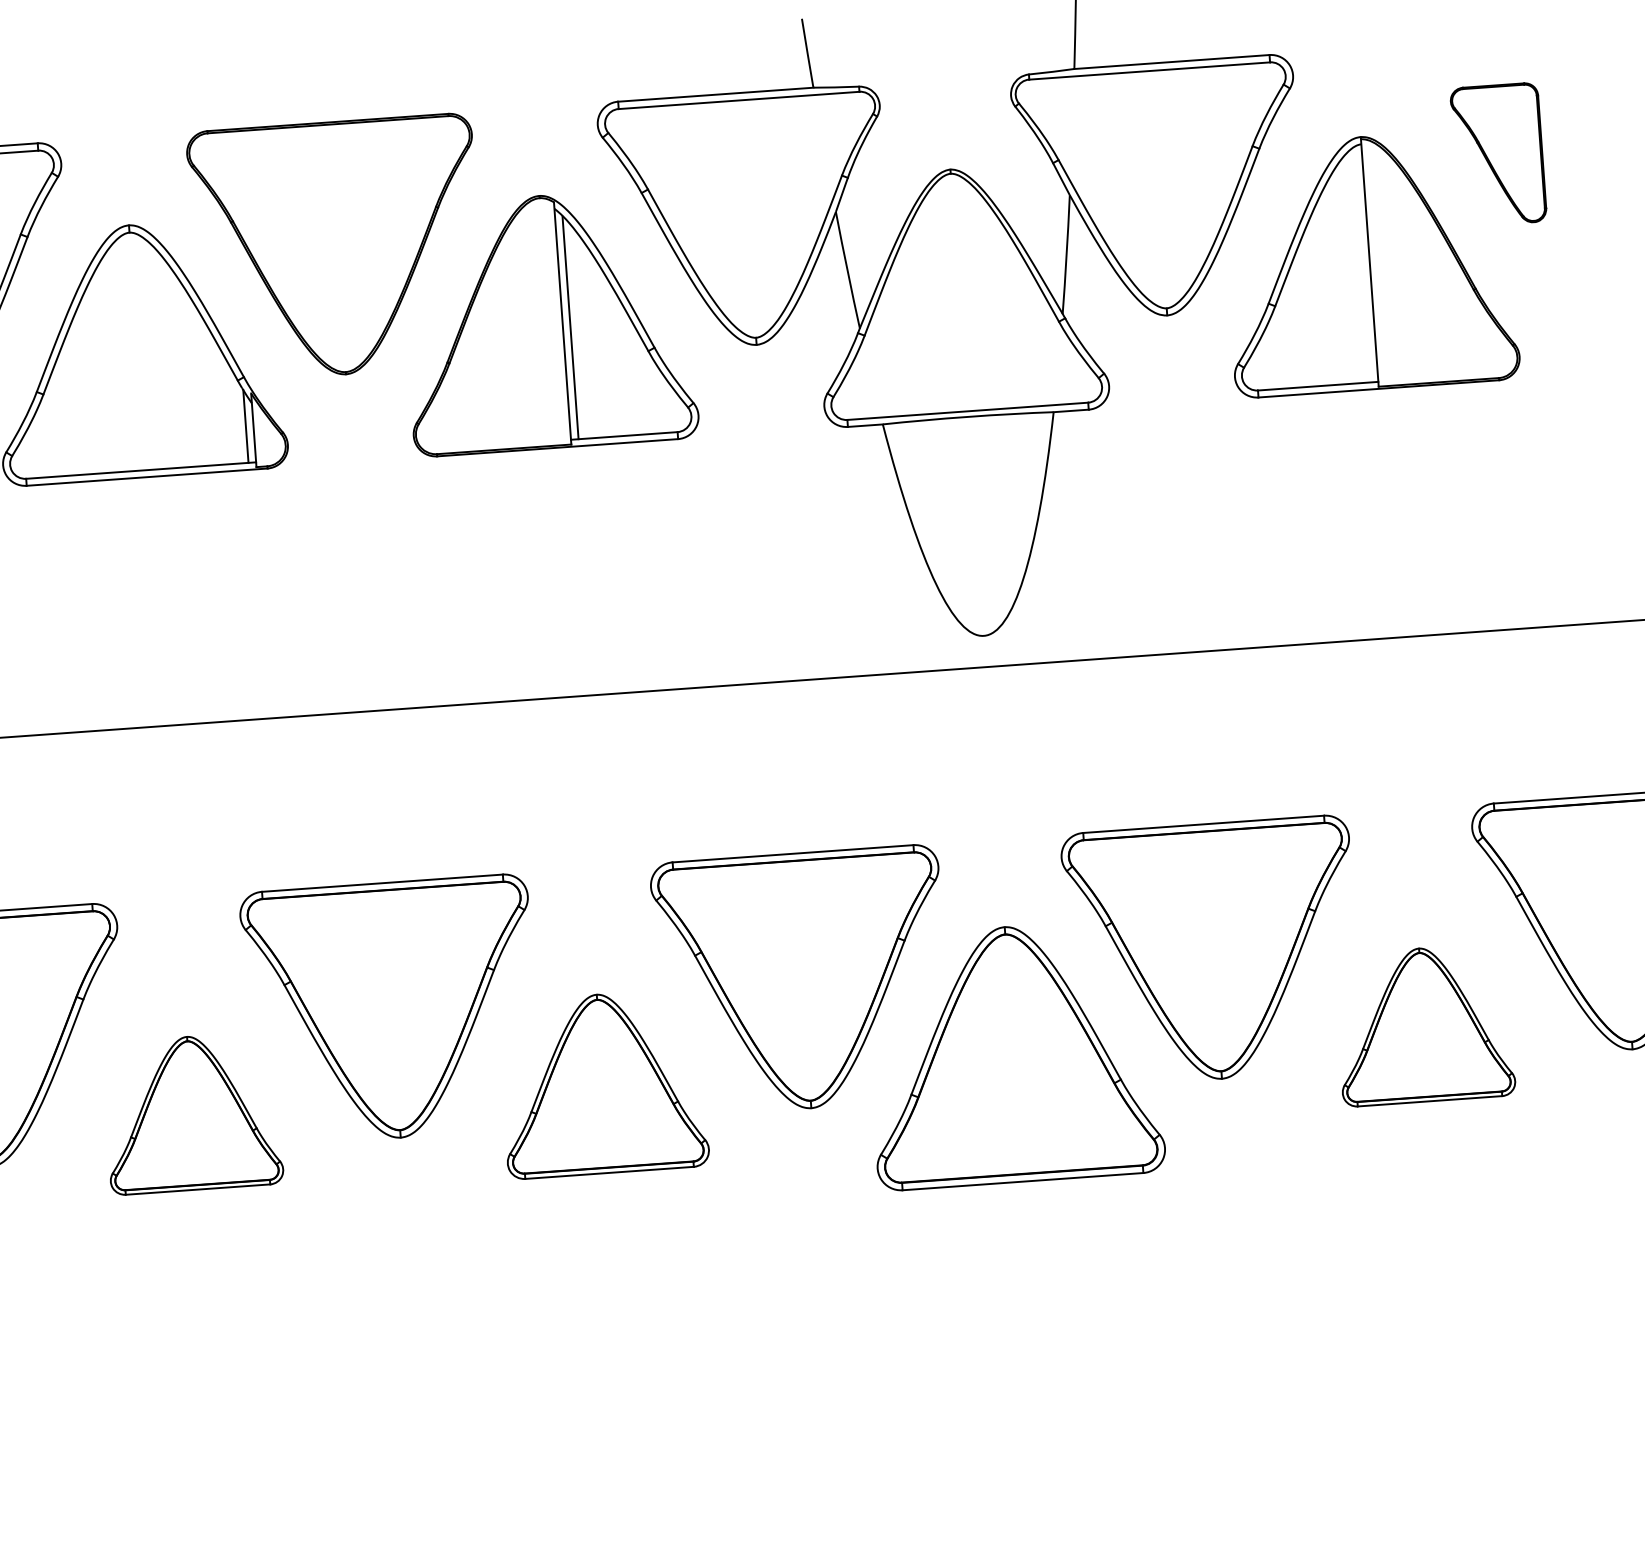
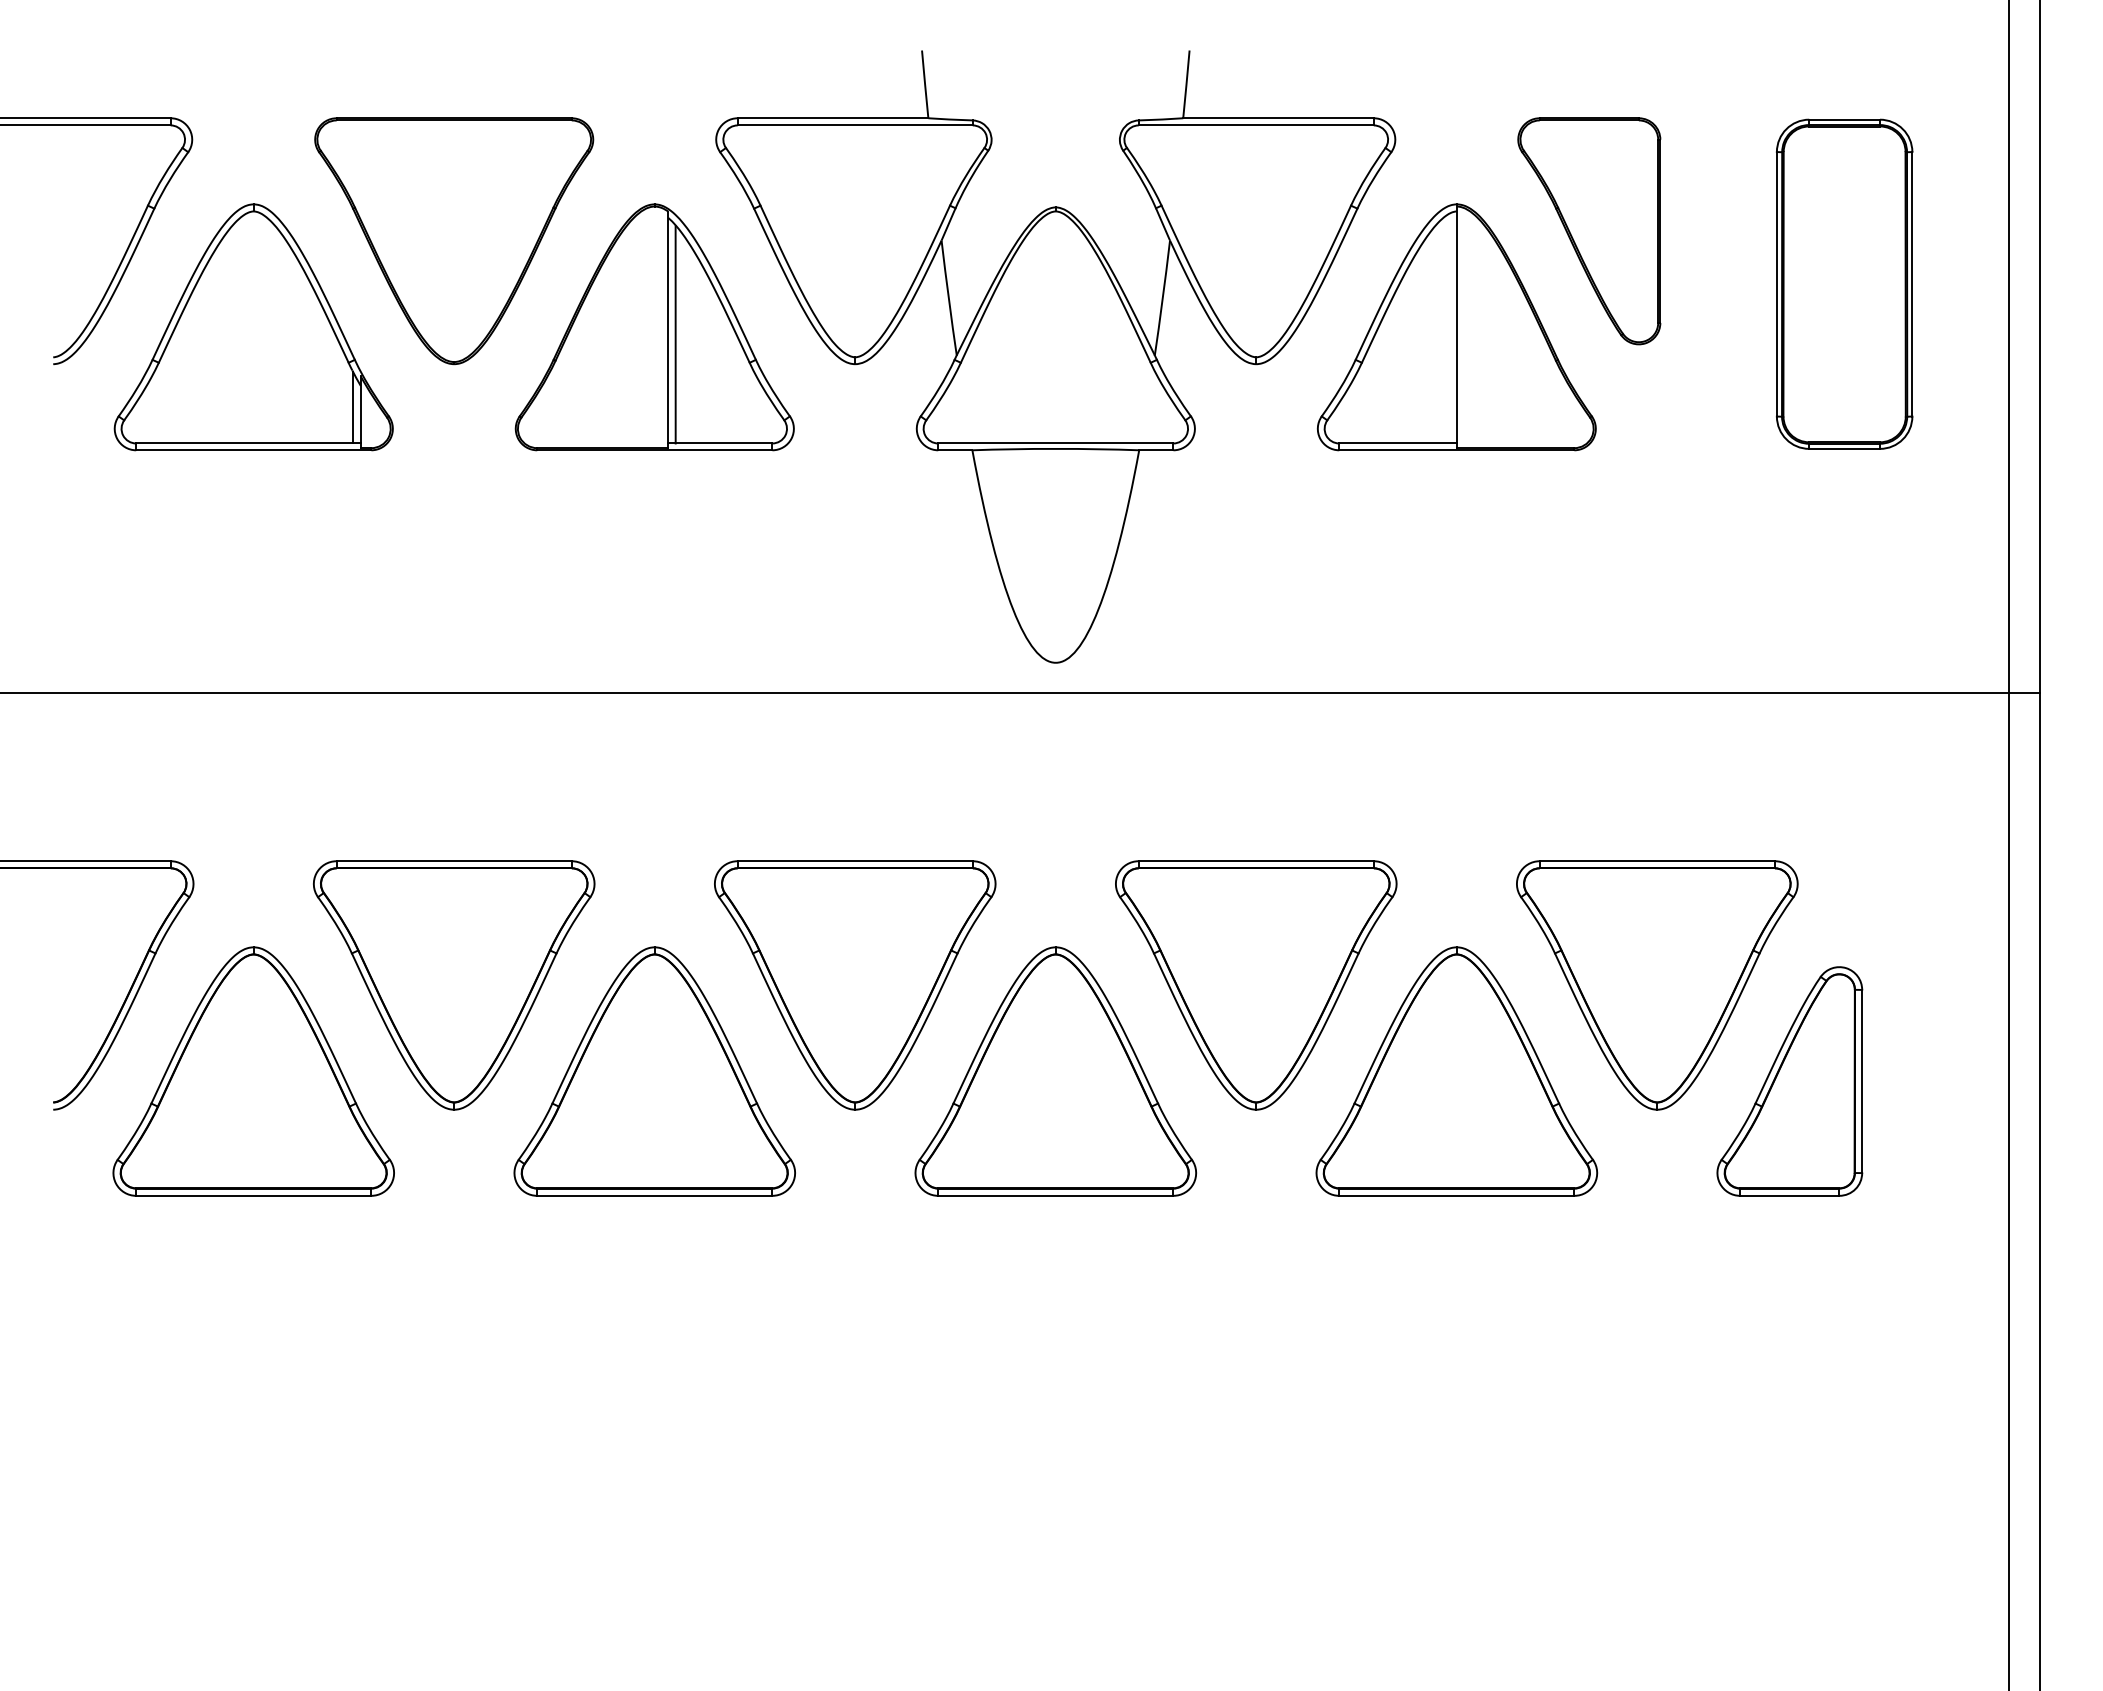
part: (1498, 155) -> (1589, 231), size x1.67
part: (1424, 1024) -> (1456, 1071), size x1.67
part: (602, 1083) -> (654, 1071), size x1.43
part: (192, 1113) -> (253, 1071), size x1.67

